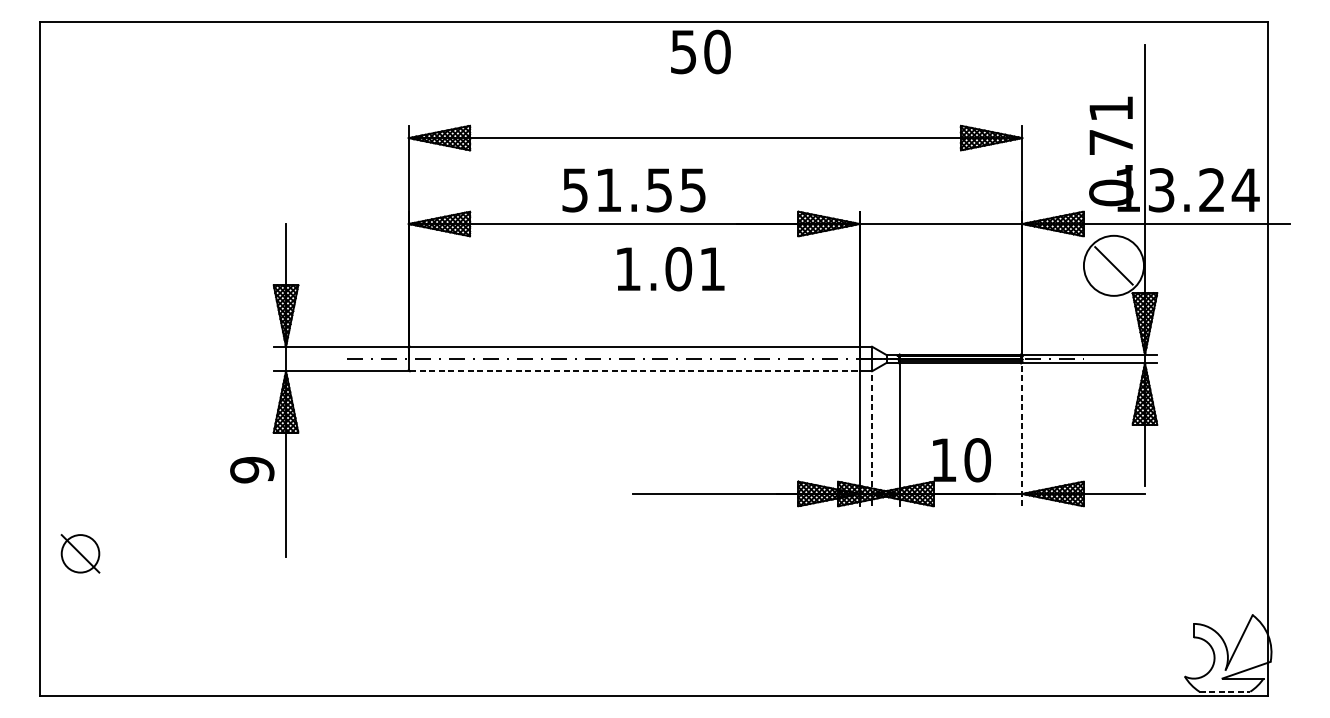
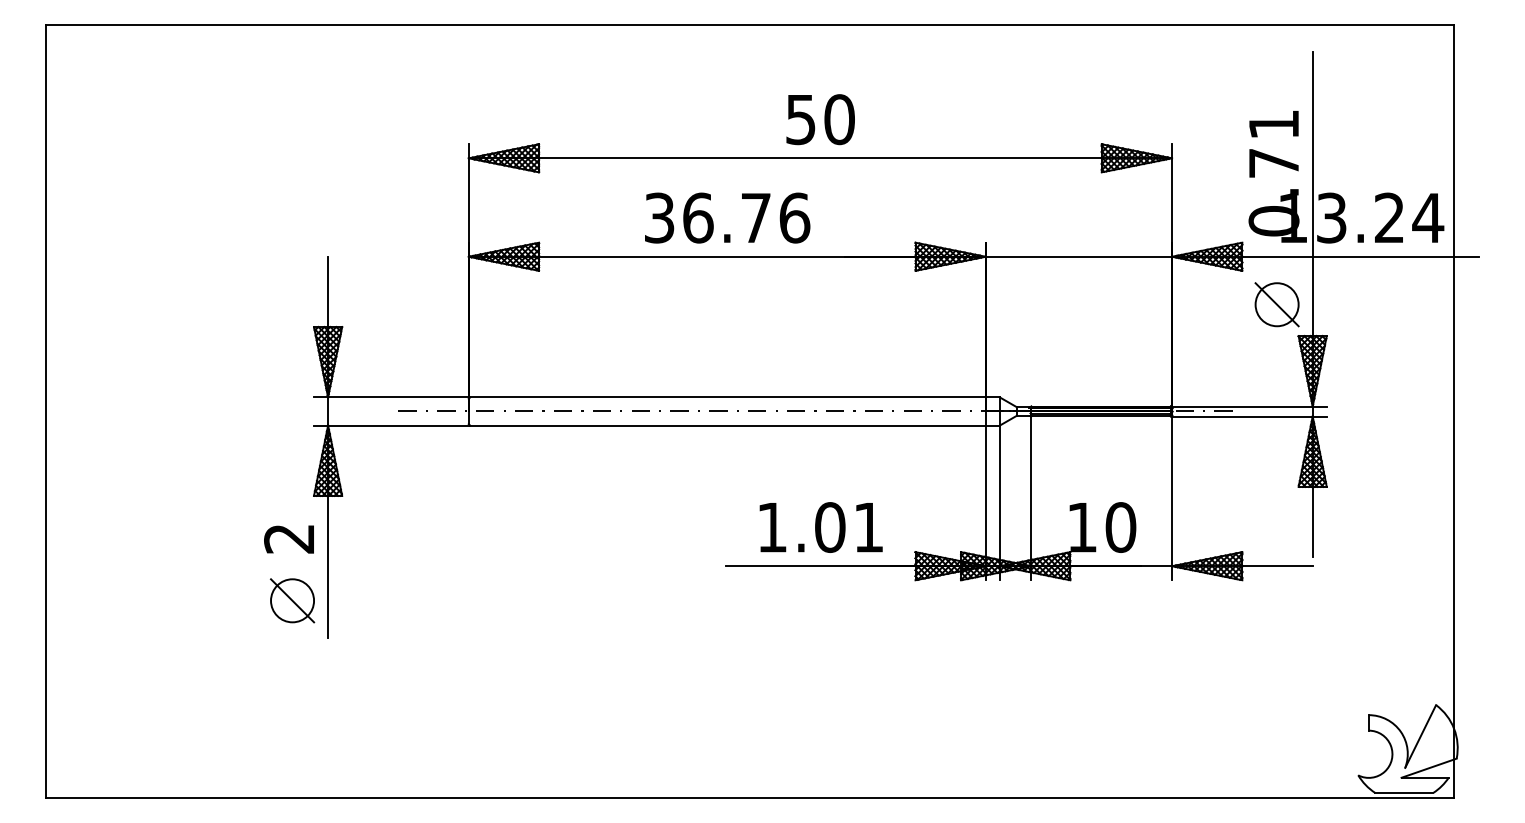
text: (700, 51) -> (820, 119), moved
text: (634, 189) -> (727, 217), 51.55 -> 36.76
circle: (1113, 265) -> (1276, 304), size x0.62
text: (670, 269) -> (820, 527), moved
line: (635, 371) -> (728, 425), dashed -> solid
line: (1022, 434) -> (1172, 498), dashed -> solid
line: (872, 438) -> (1000, 502), dashed -> solid
text: (252, 469) -> (289, 538), 9 -> 2
part: (80, 553) -> (292, 600), moved
line: (1225, 691) -> (1404, 792), dashed -> solid

